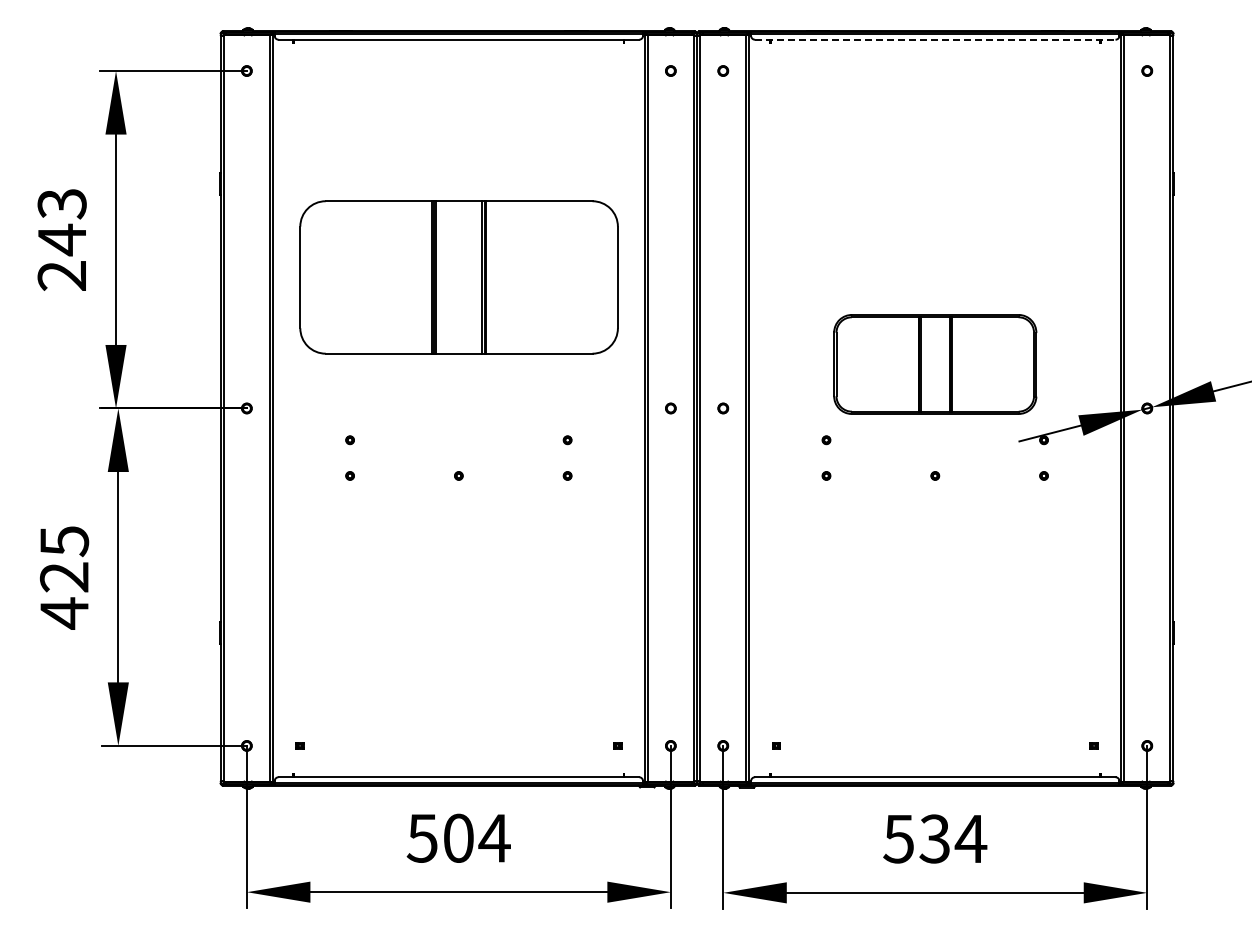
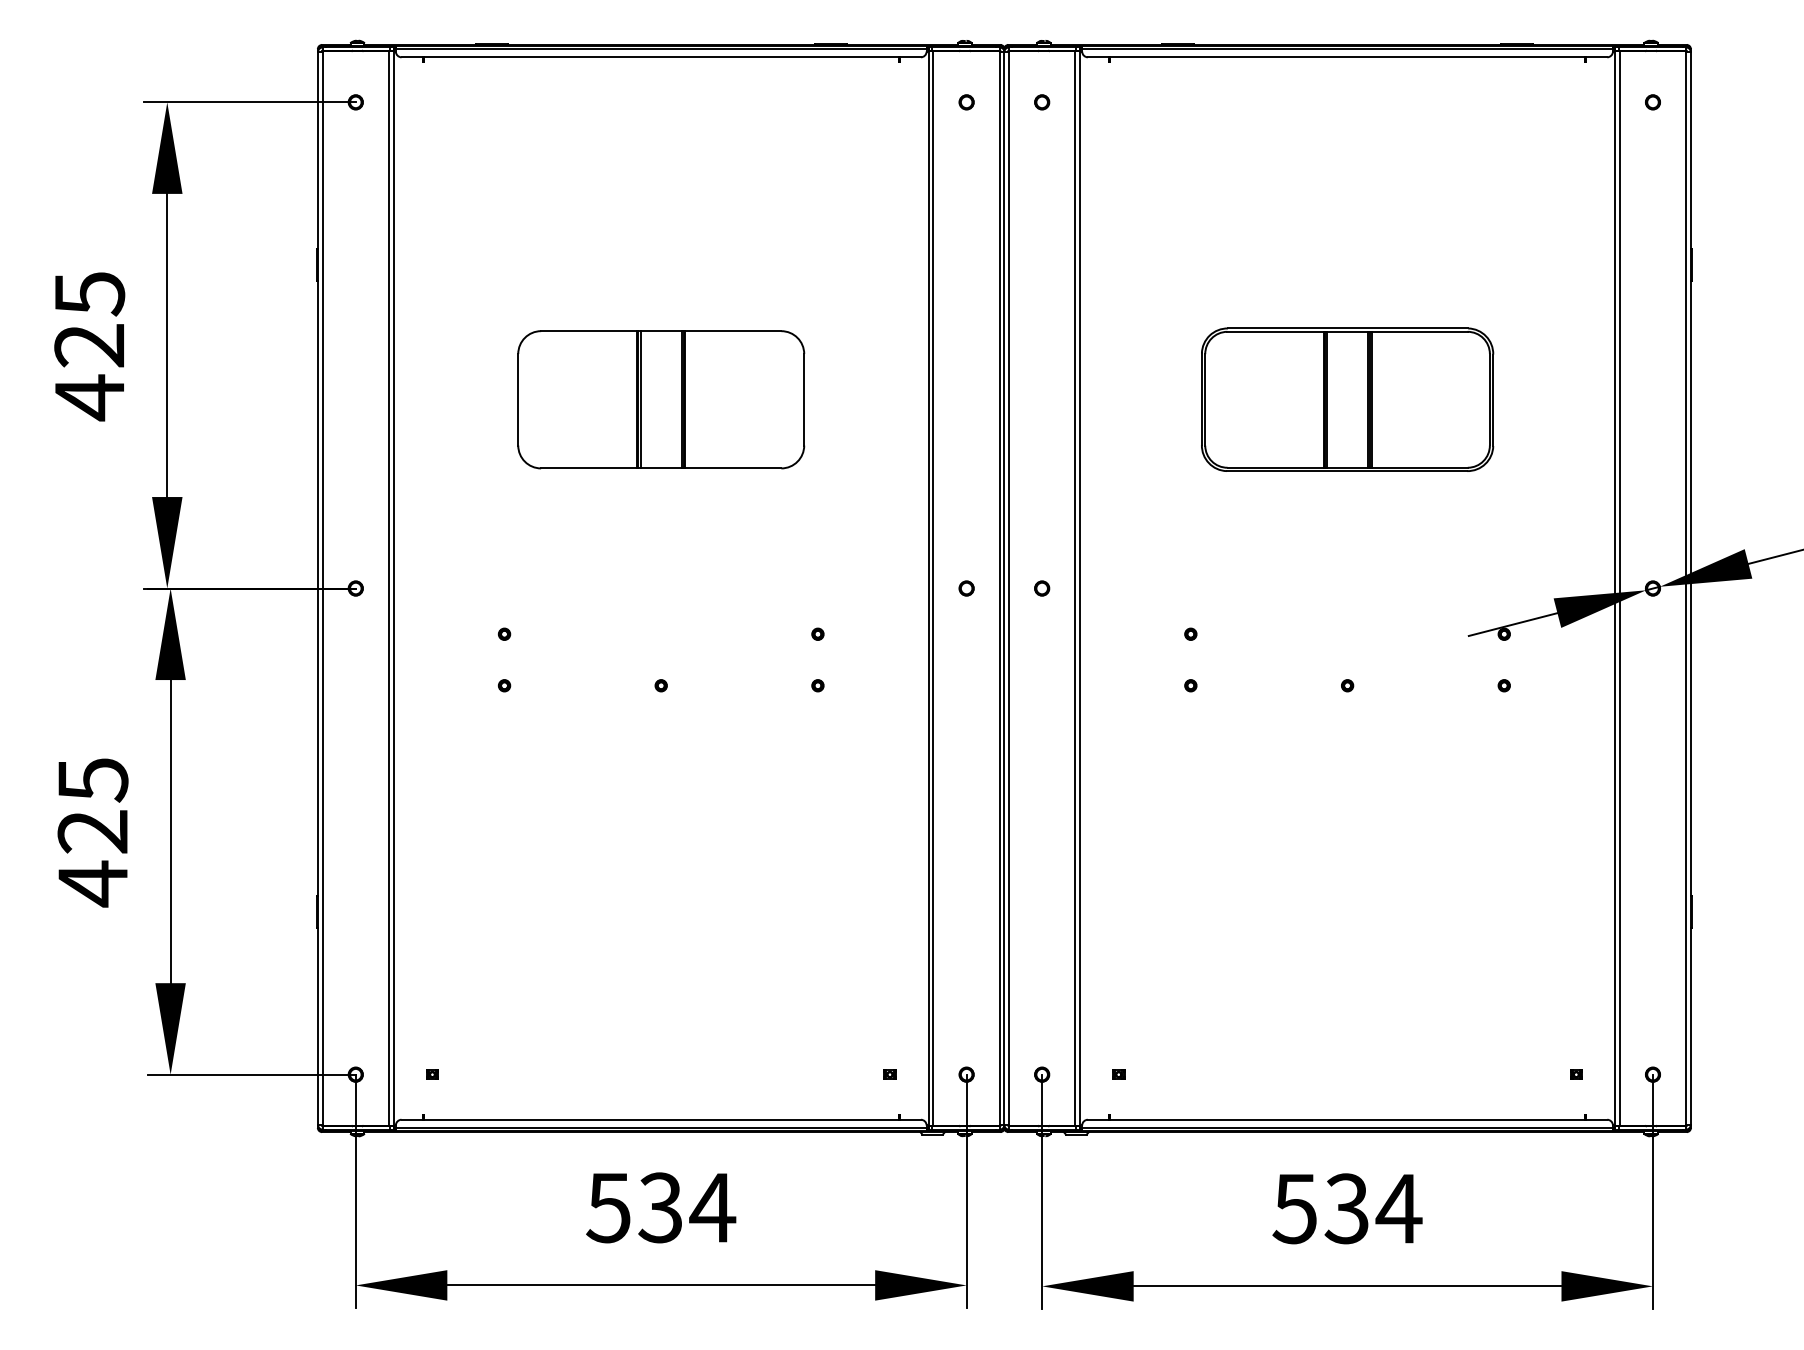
line: (935, 39) -> (1347, 56), dashed -> solid
text: (61, 240) -> (88, 346), 243 -> 425
part: (458, 277) -> (660, 399), size x0.62
part: (935, 364) -> (1347, 399), moved
text: (458, 837) -> (660, 1206), 504 -> 534

